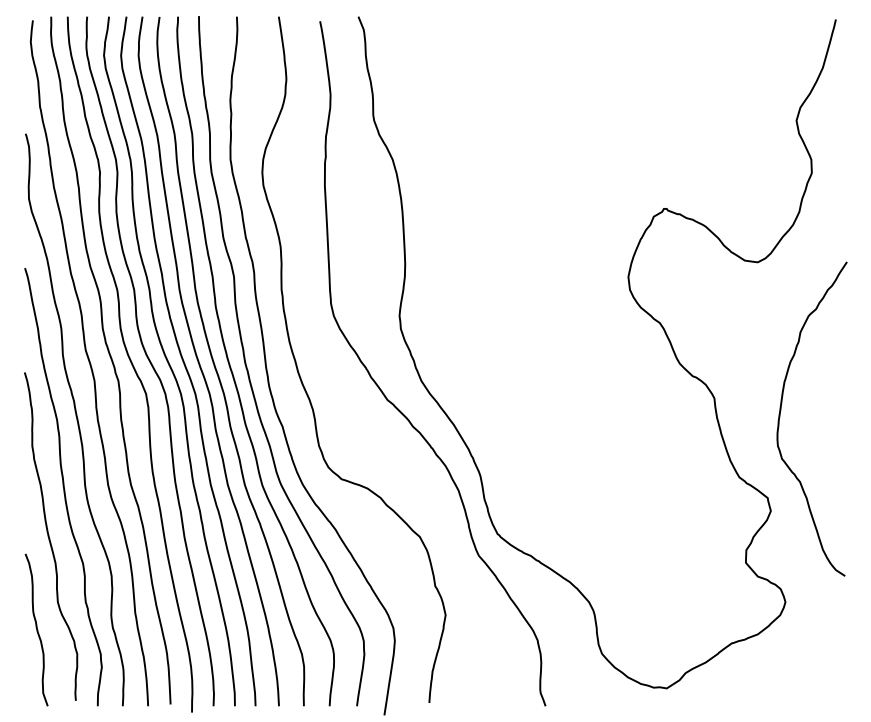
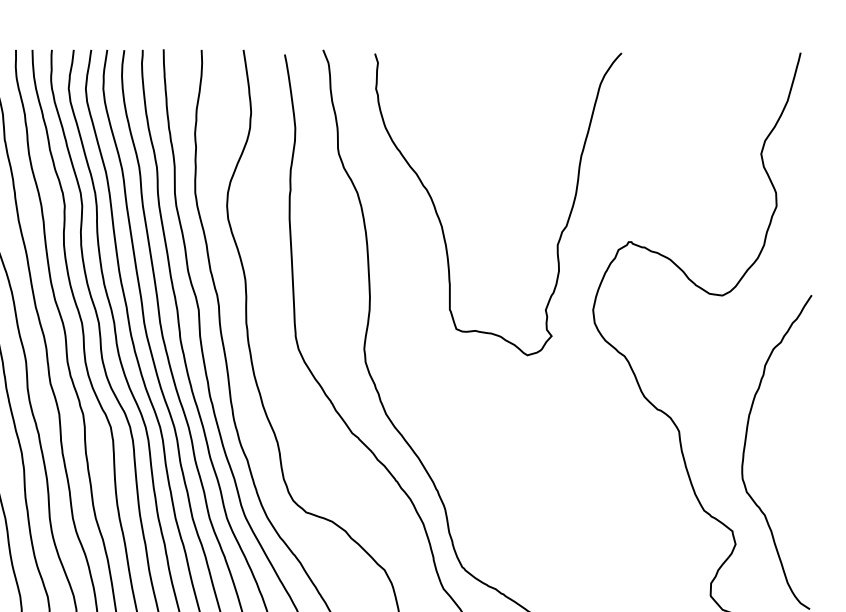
curve: (476, 188) -> (441, 221), added

